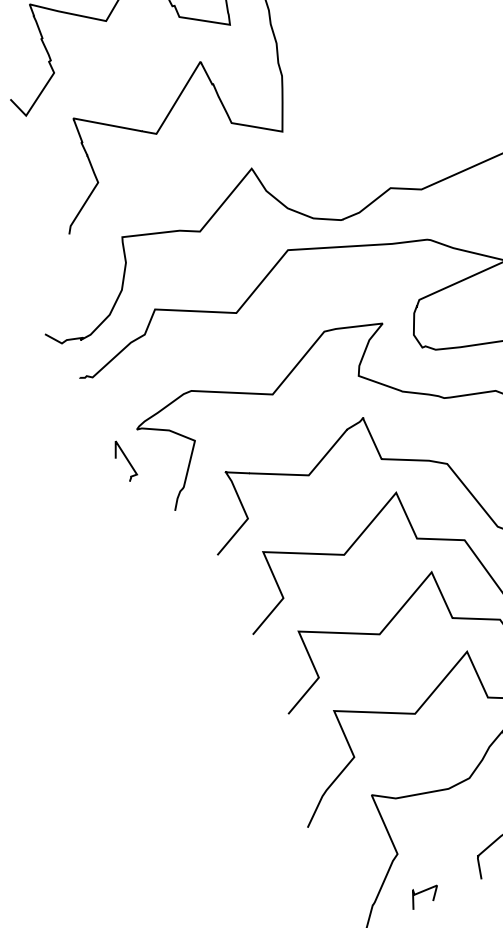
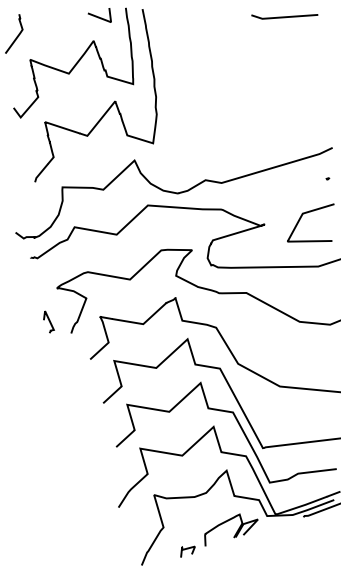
curve: (124, 459) -> (48, 321), moved
curve: (423, 892) -> (187, 549), moved

